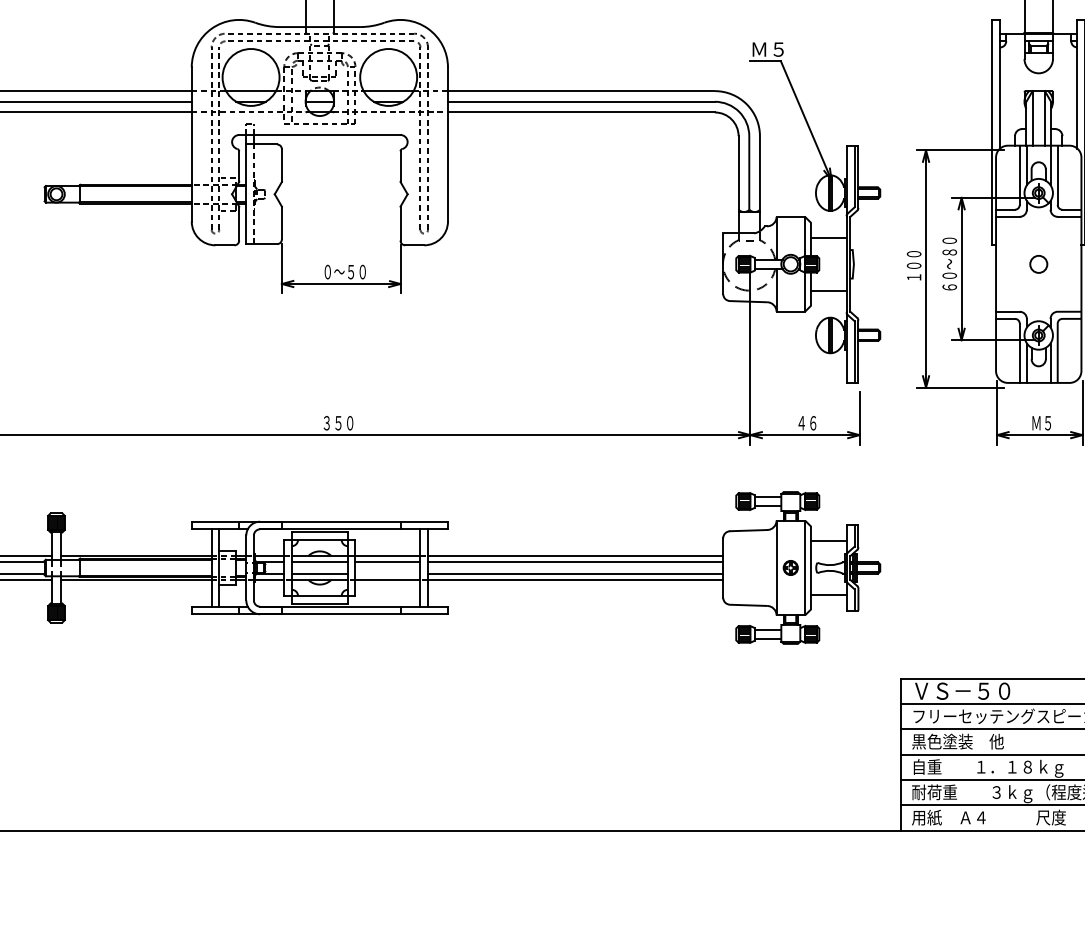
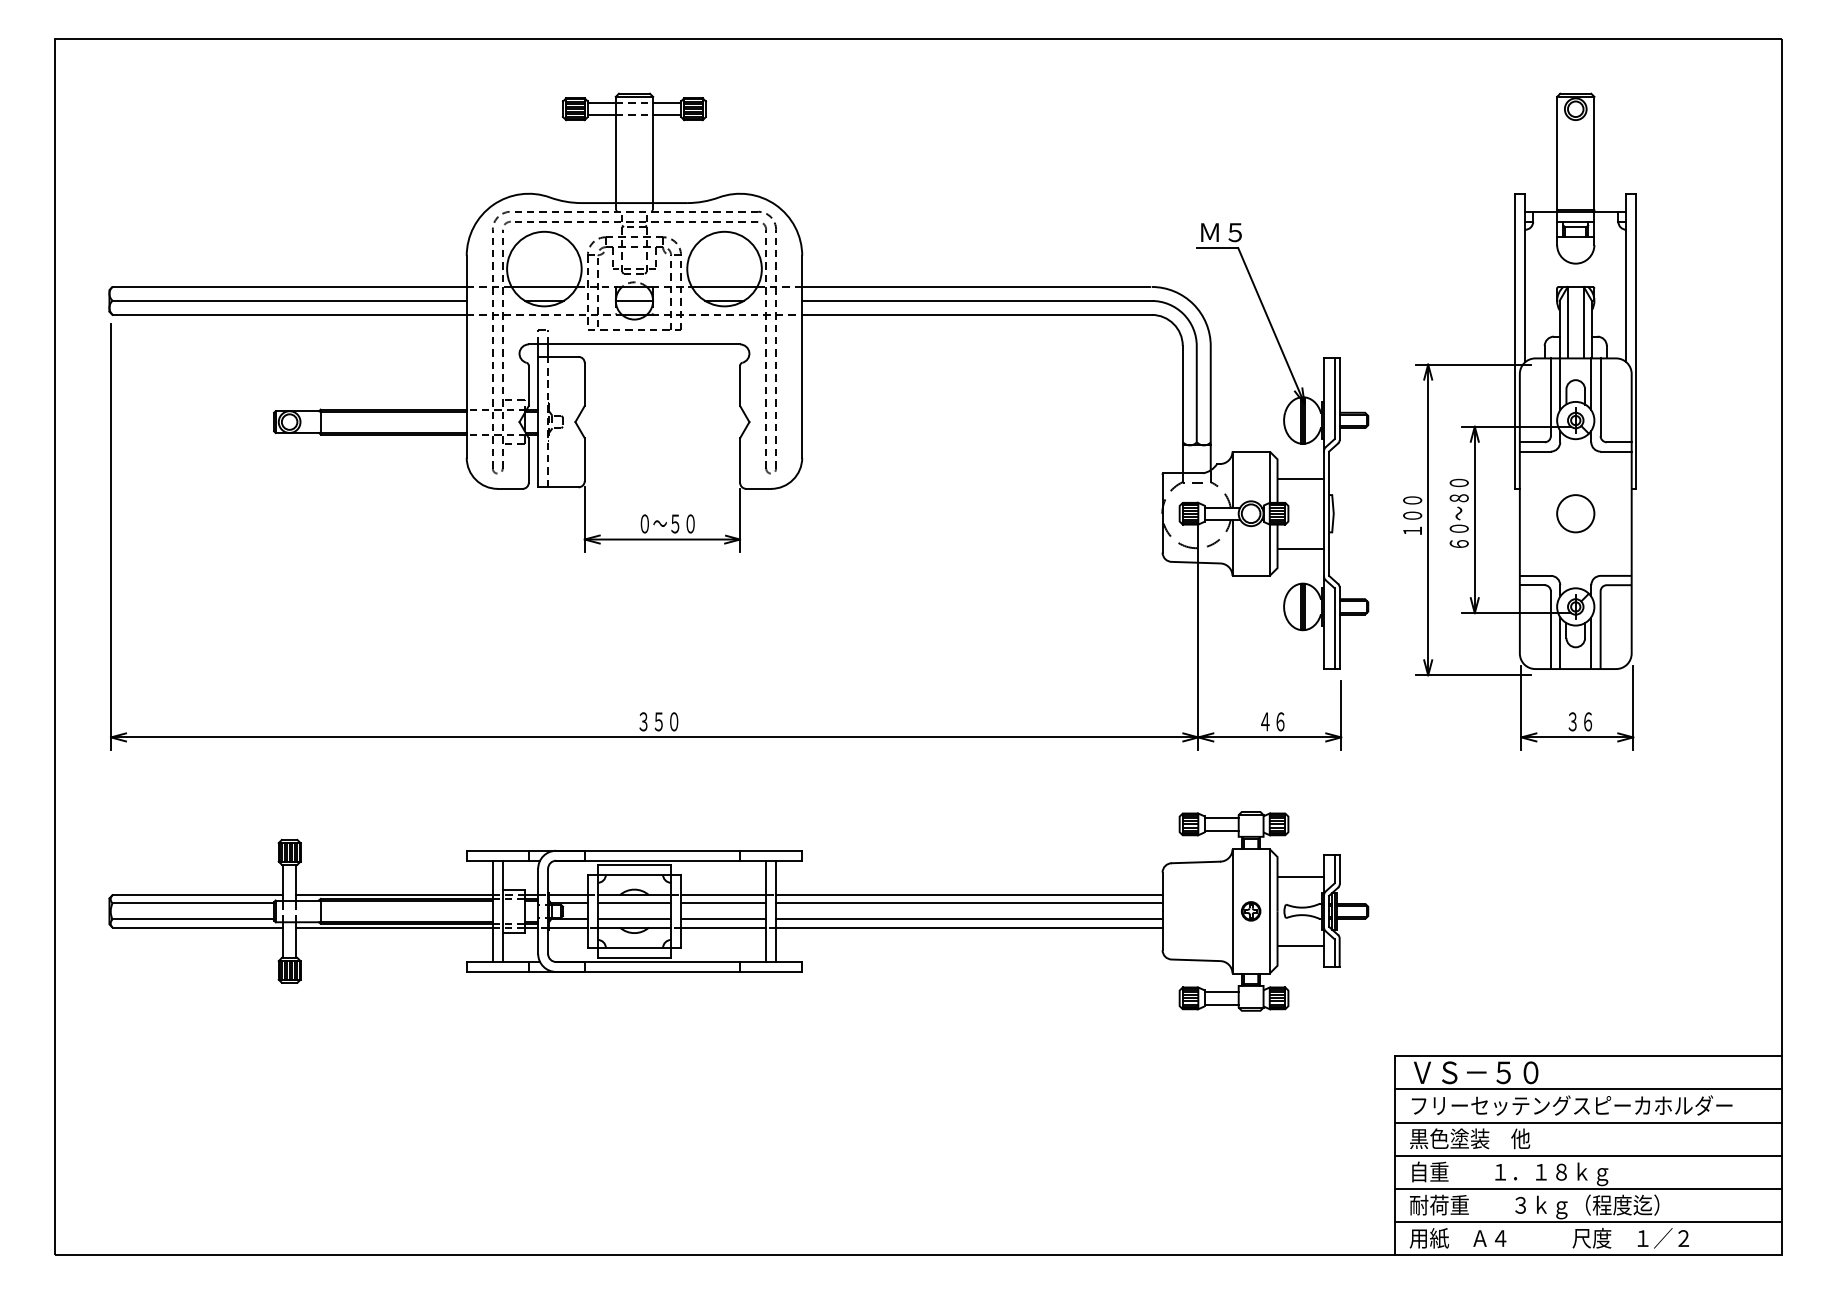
circle: (1038, 264) -> (1575, 513), size x1.67
text: (1041, 422) -> (1579, 721), Ｍ５ -> ３６
line: (387, 574) -> (723, 919), added

